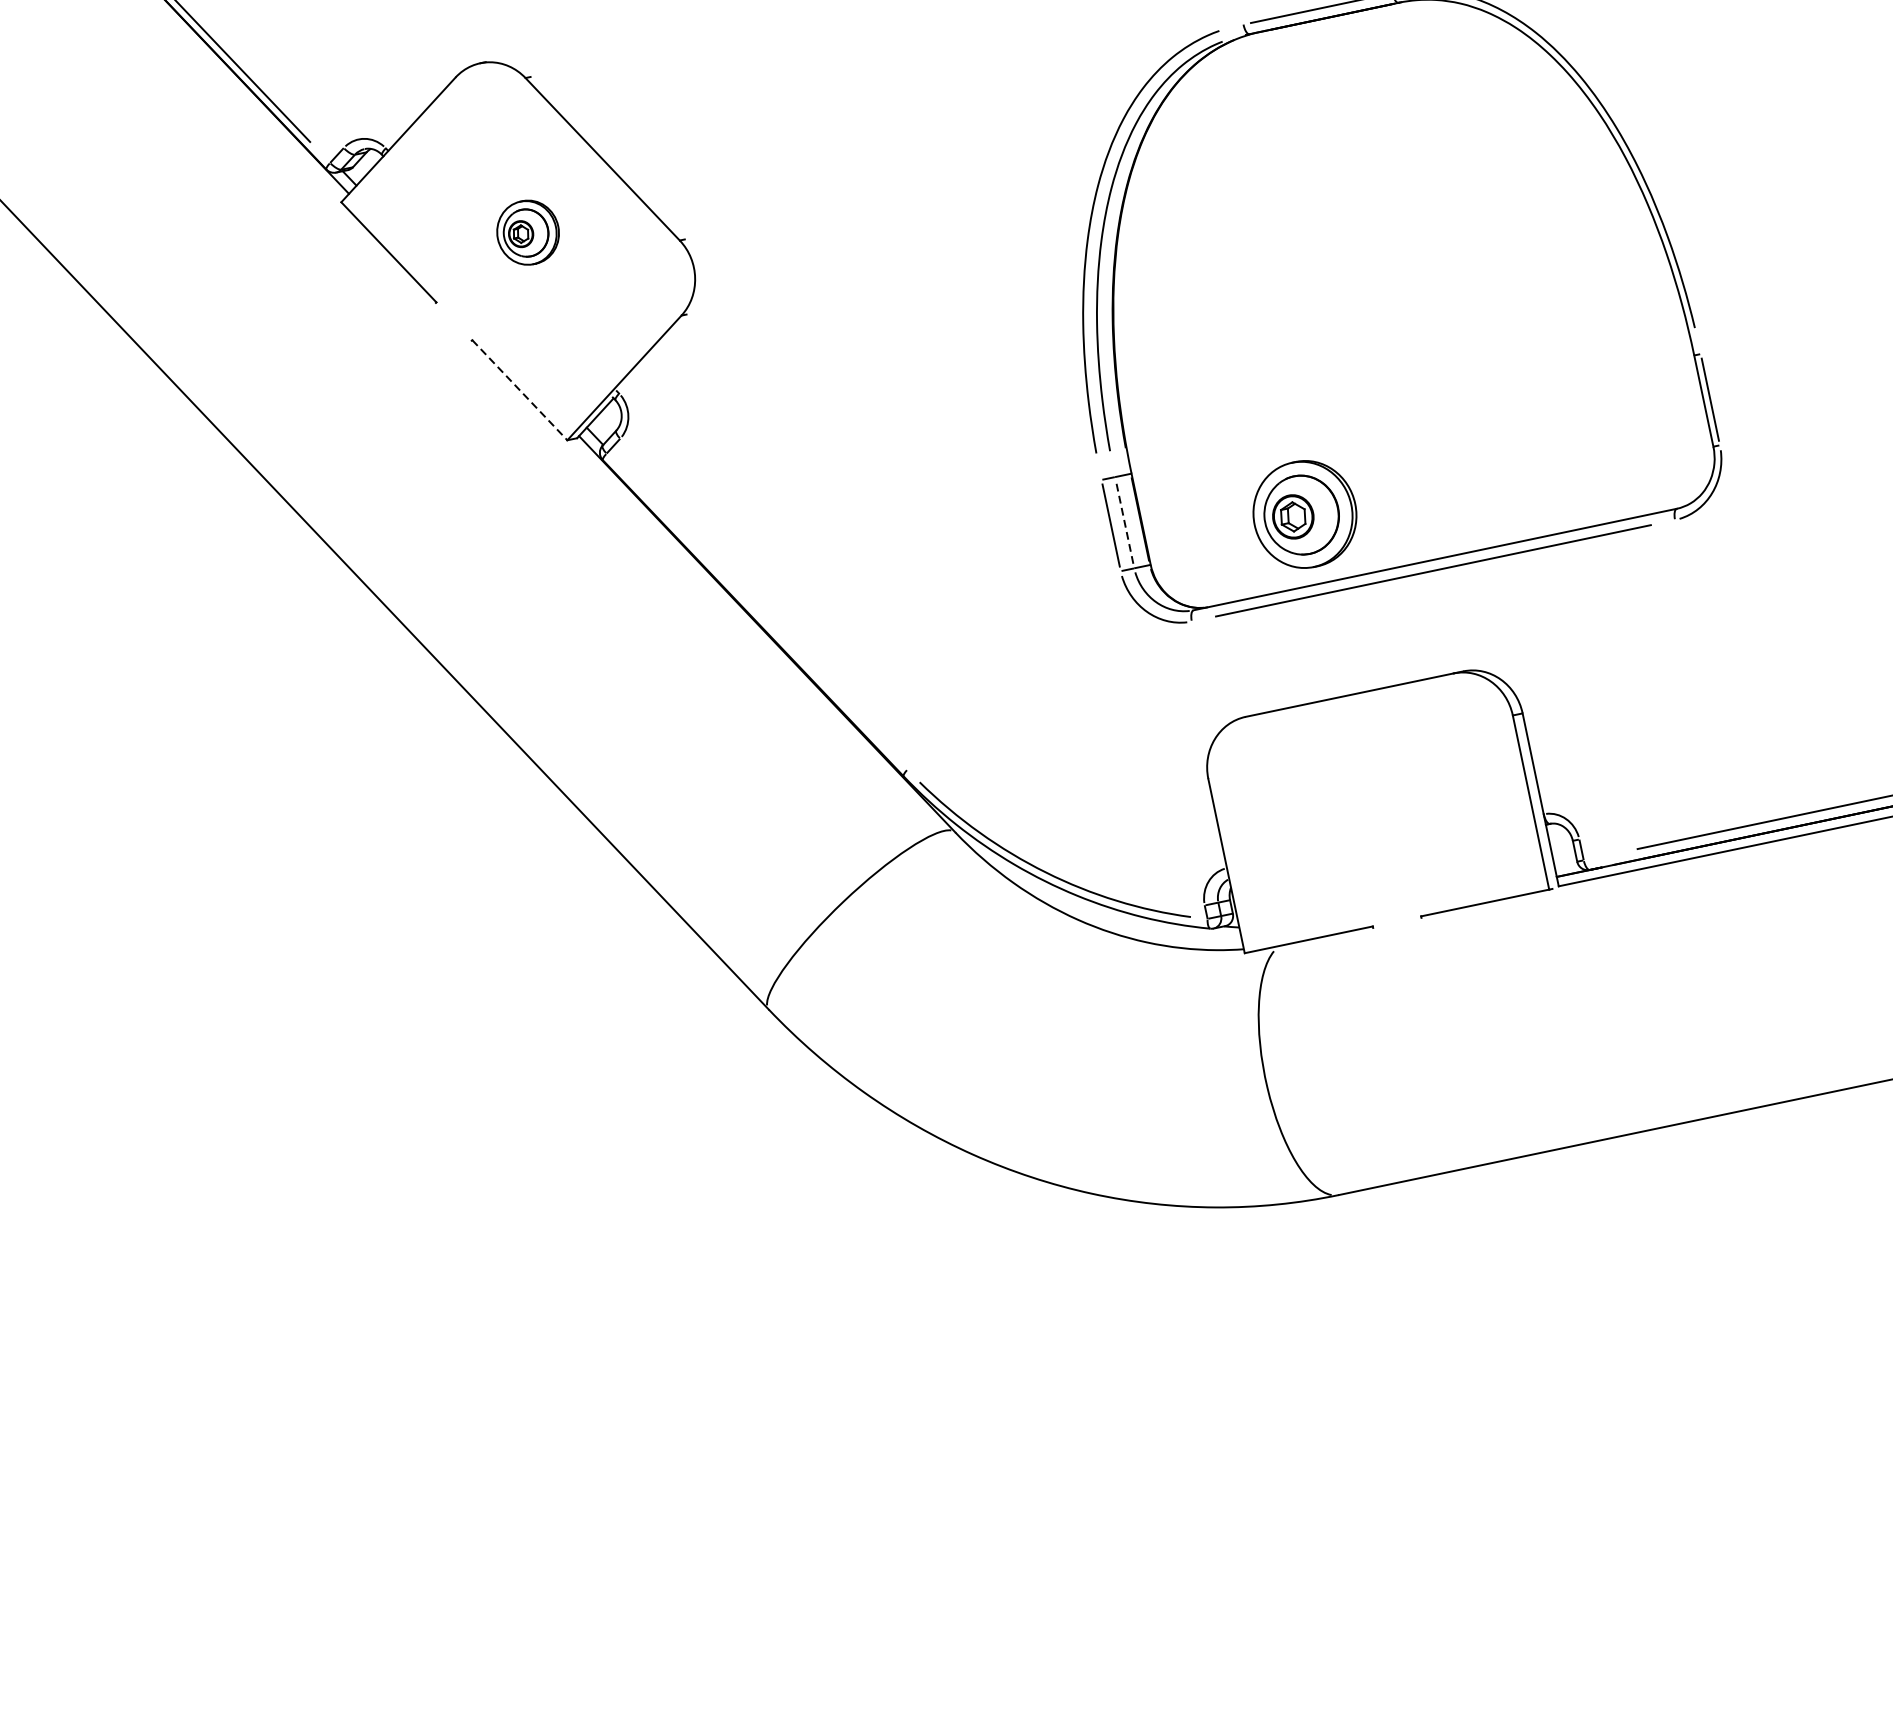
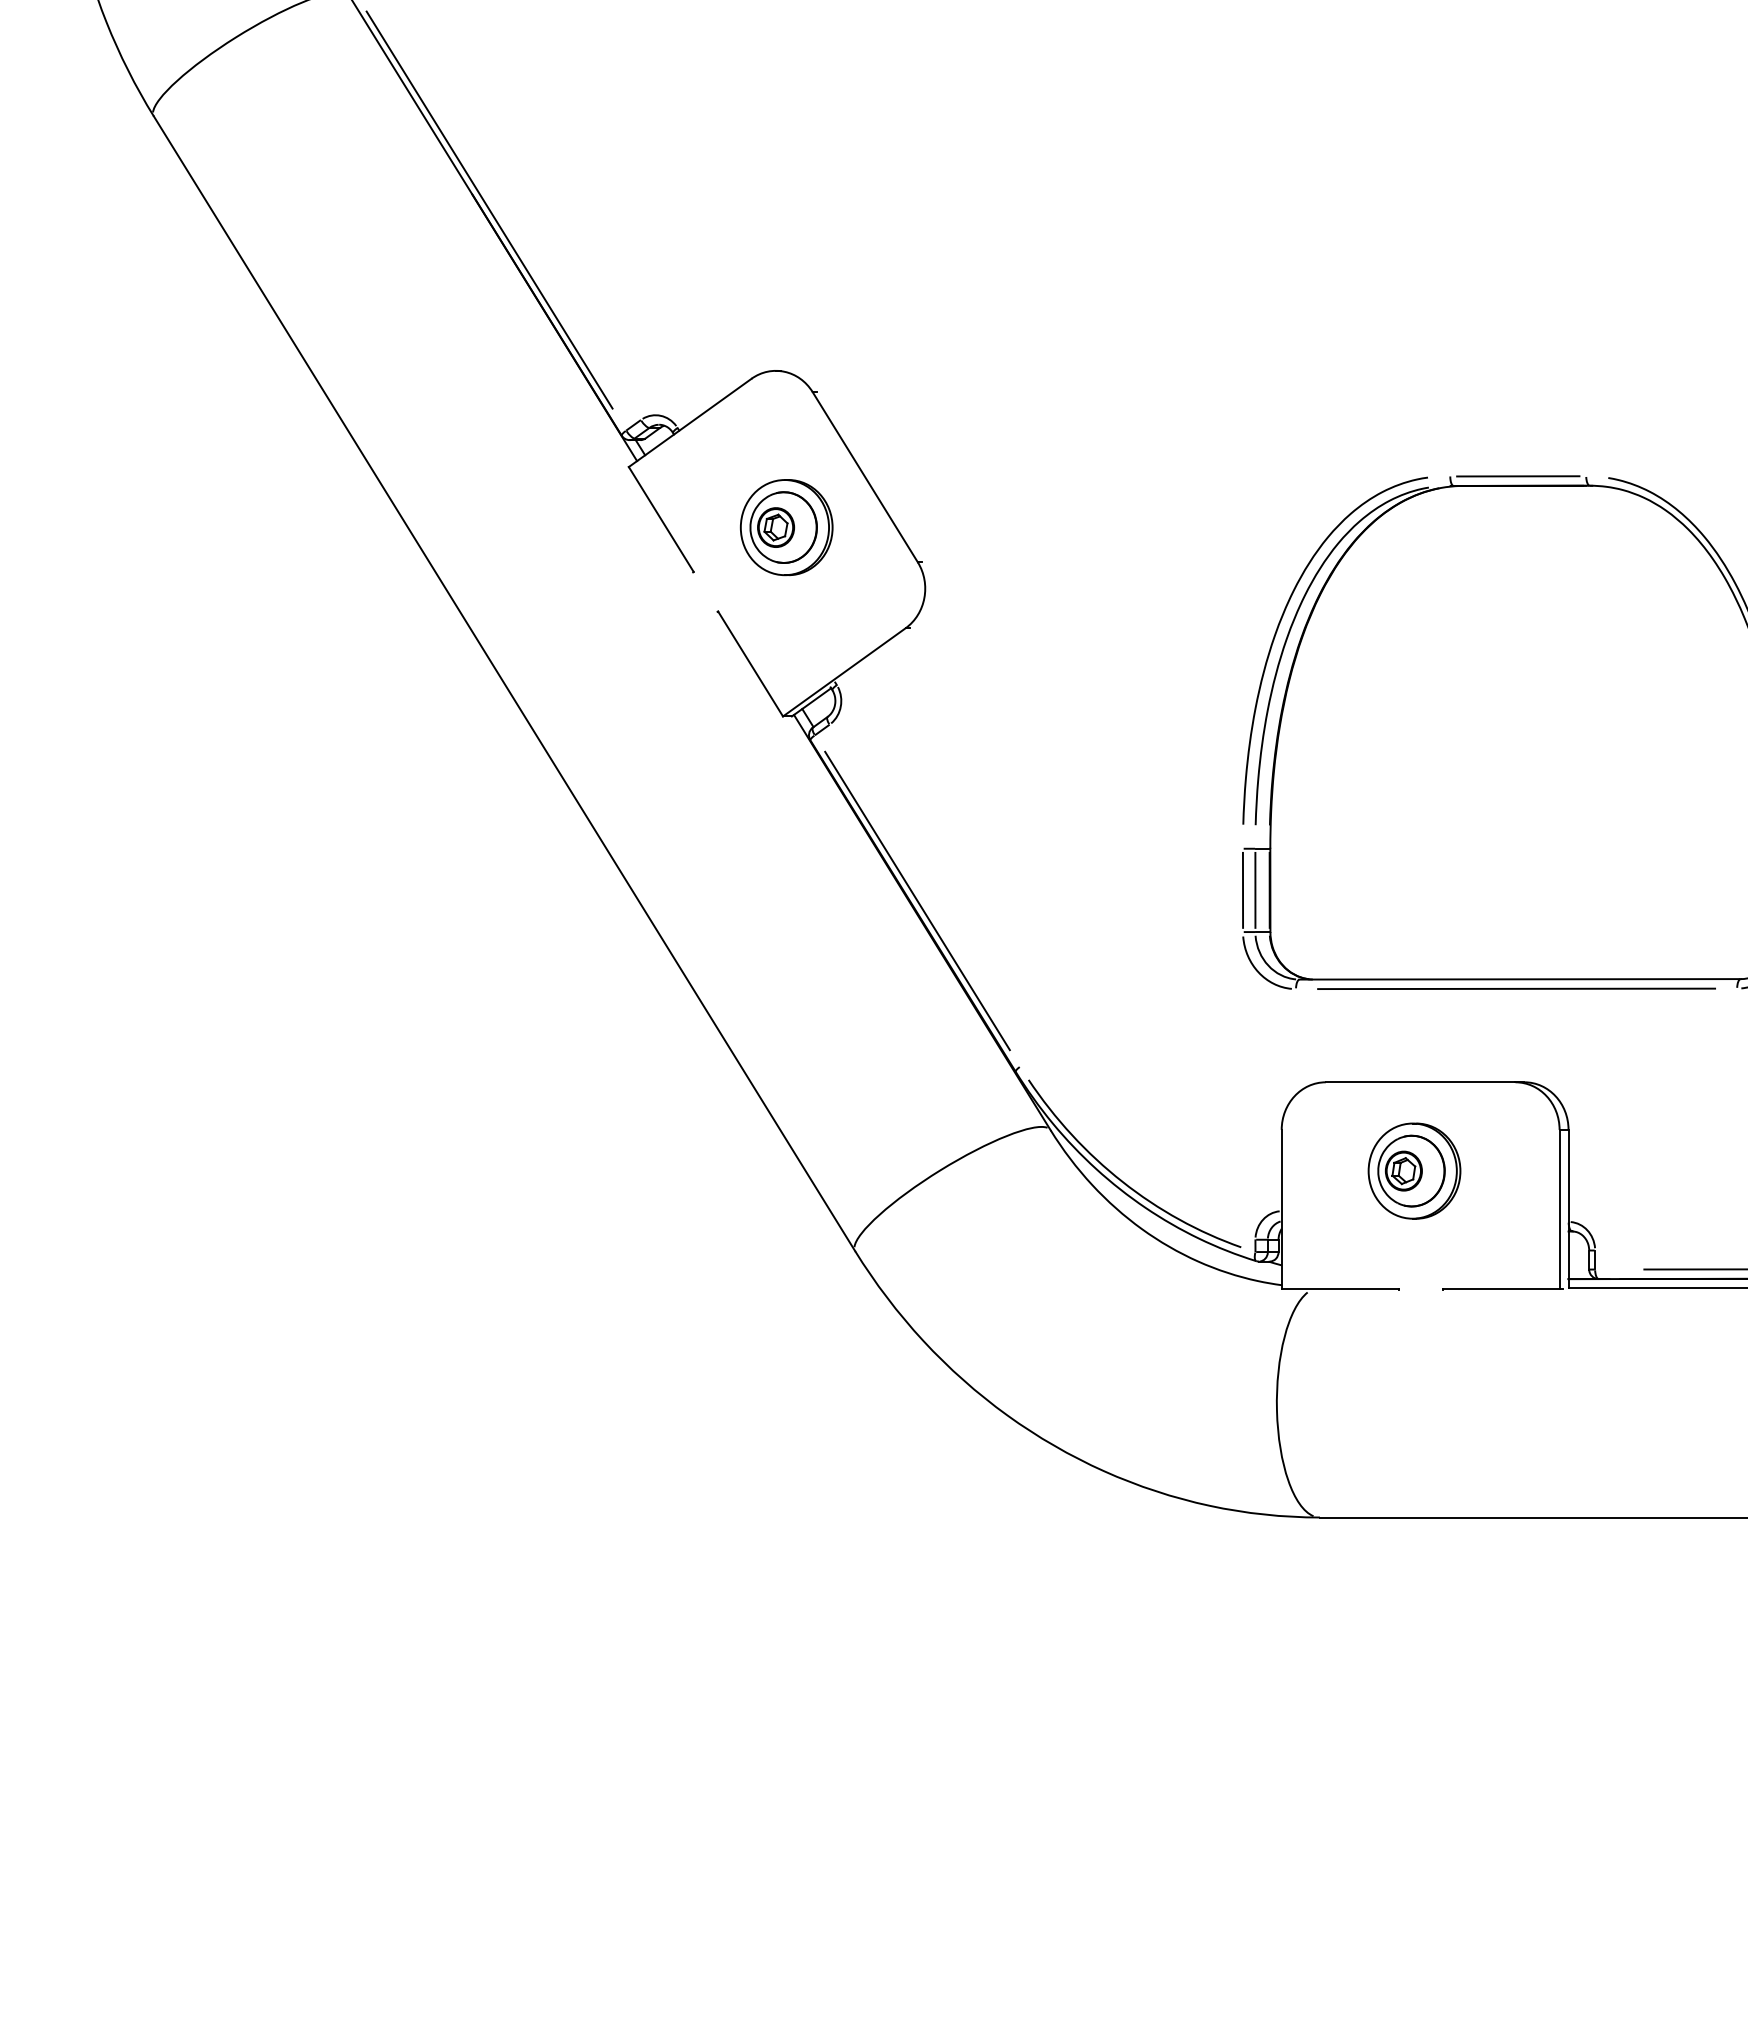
part: (527, 232) -> (786, 527), size x1.67
line: (519, 390) -> (750, 664), dashed -> solid
part: (1304, 513) -> (1414, 1170), moved
line: (1124, 521) -> (1255, 889), dashed -> solid
line: (756, 611) -> (917, 900), added

